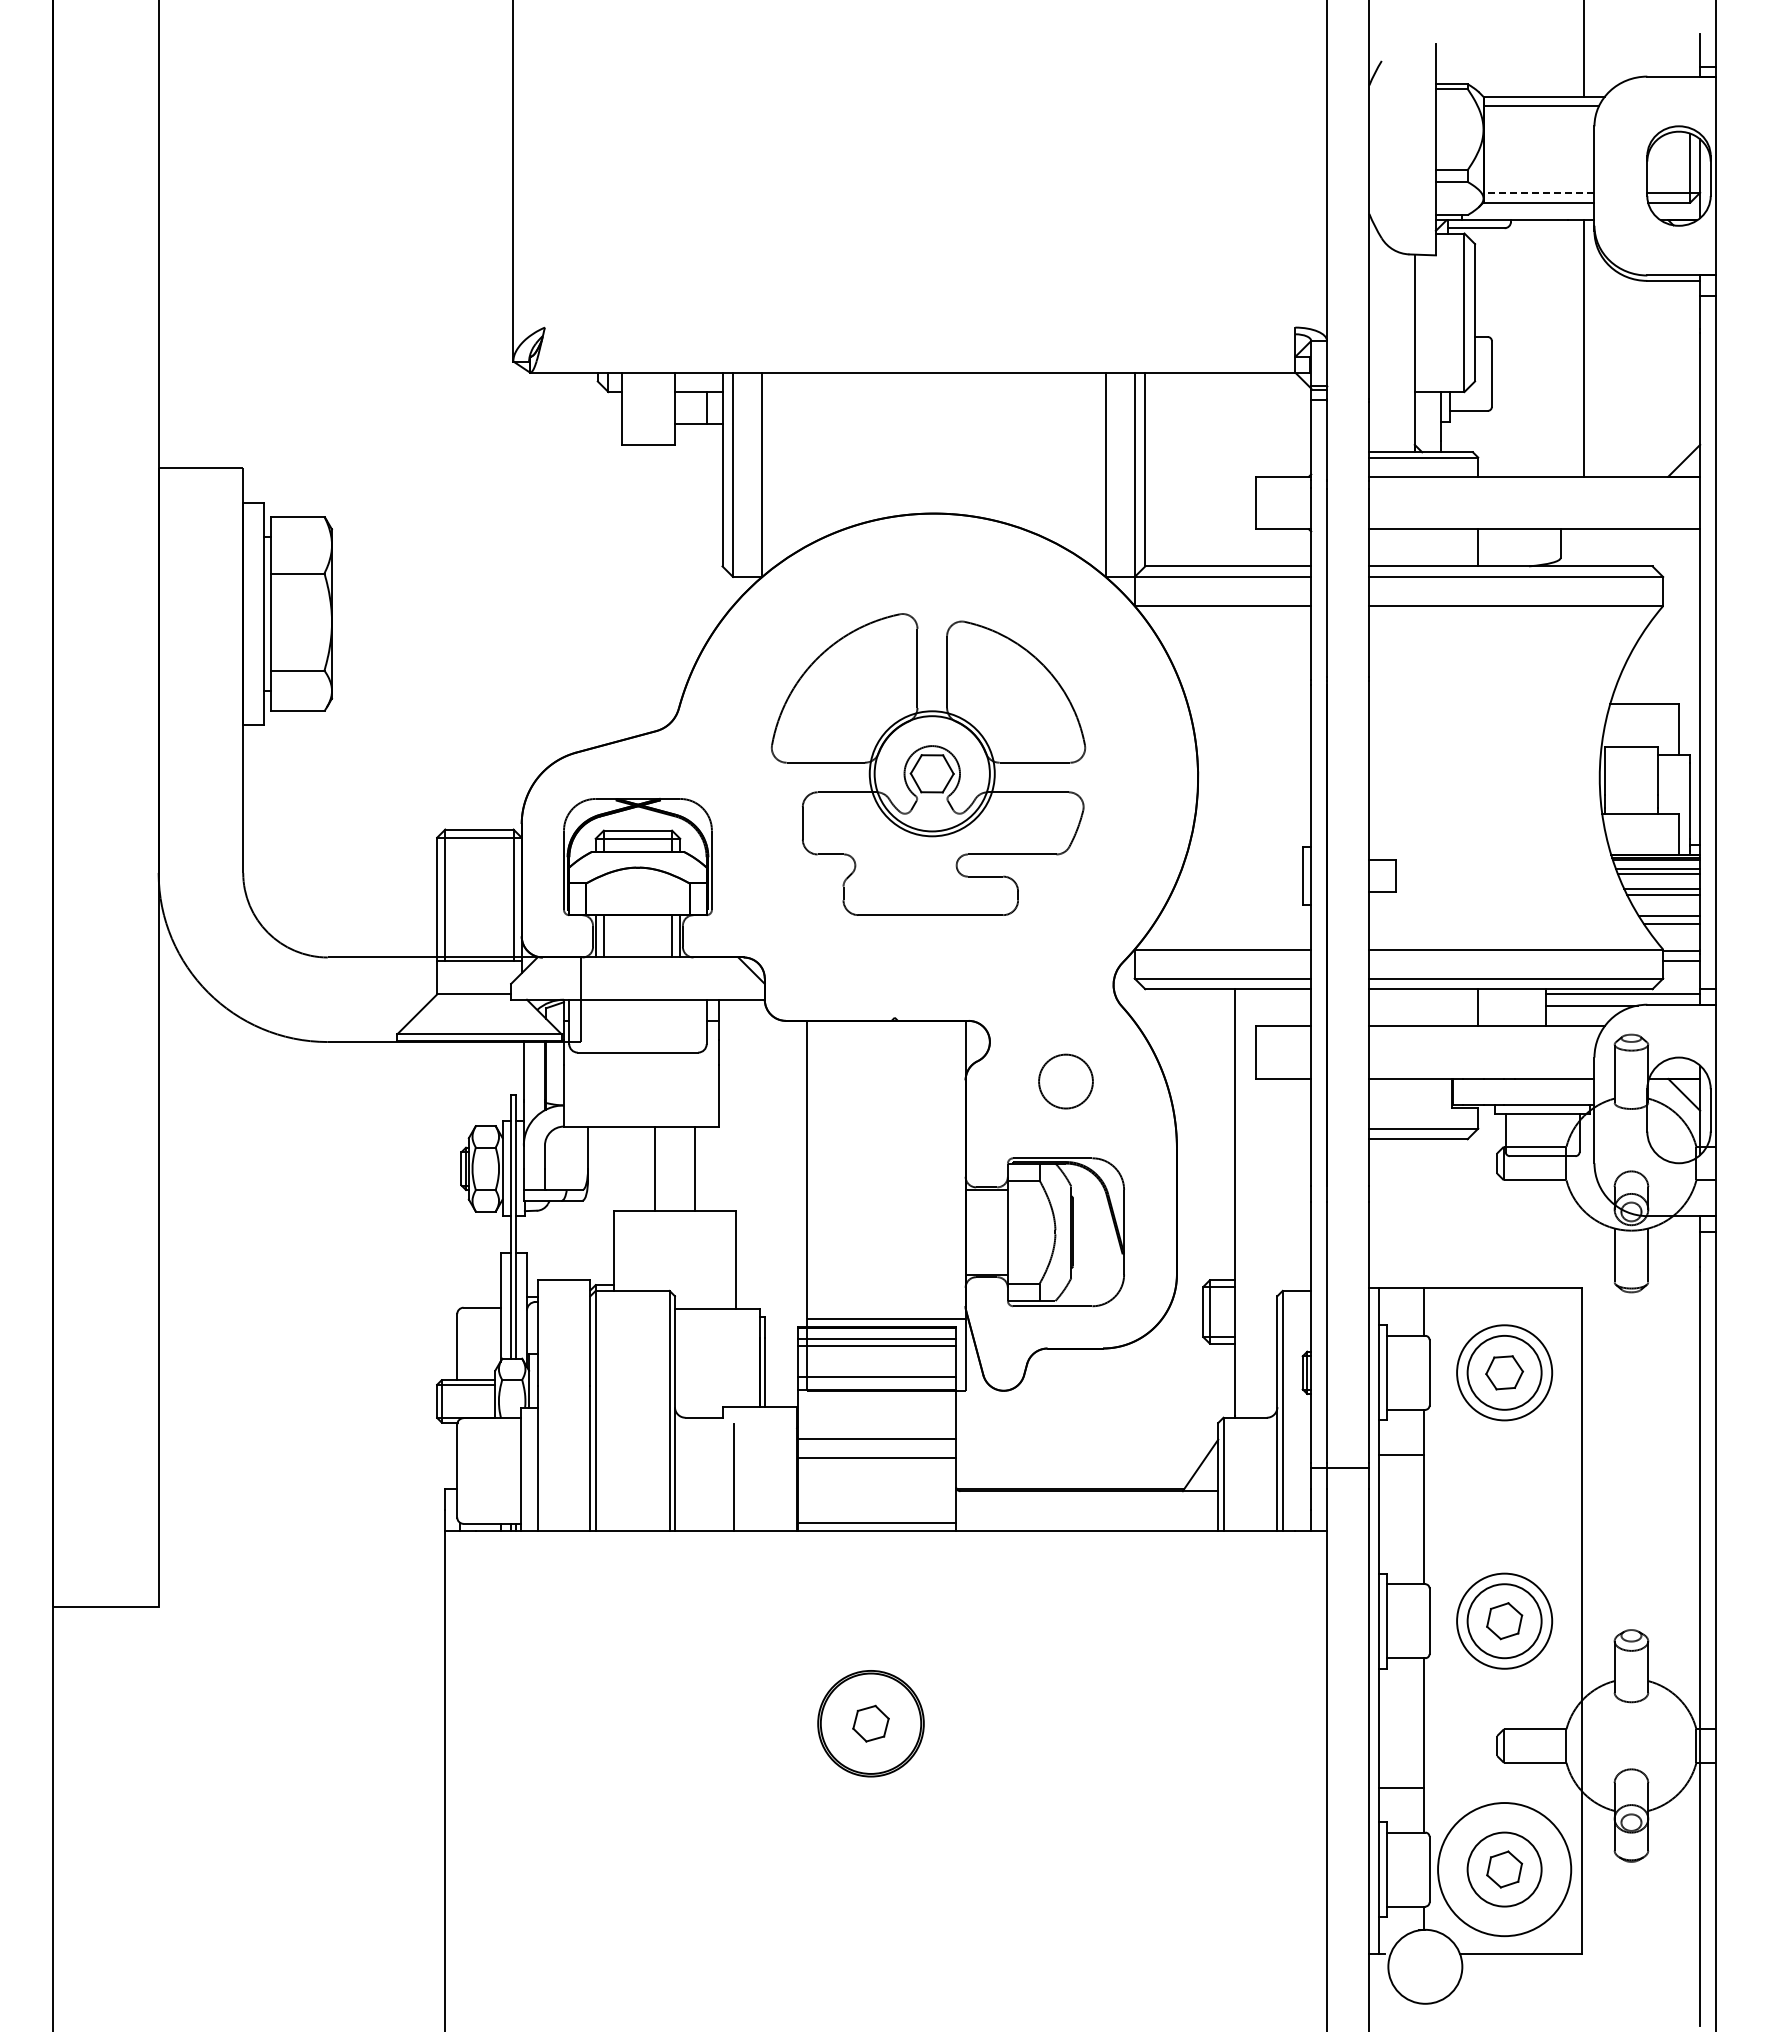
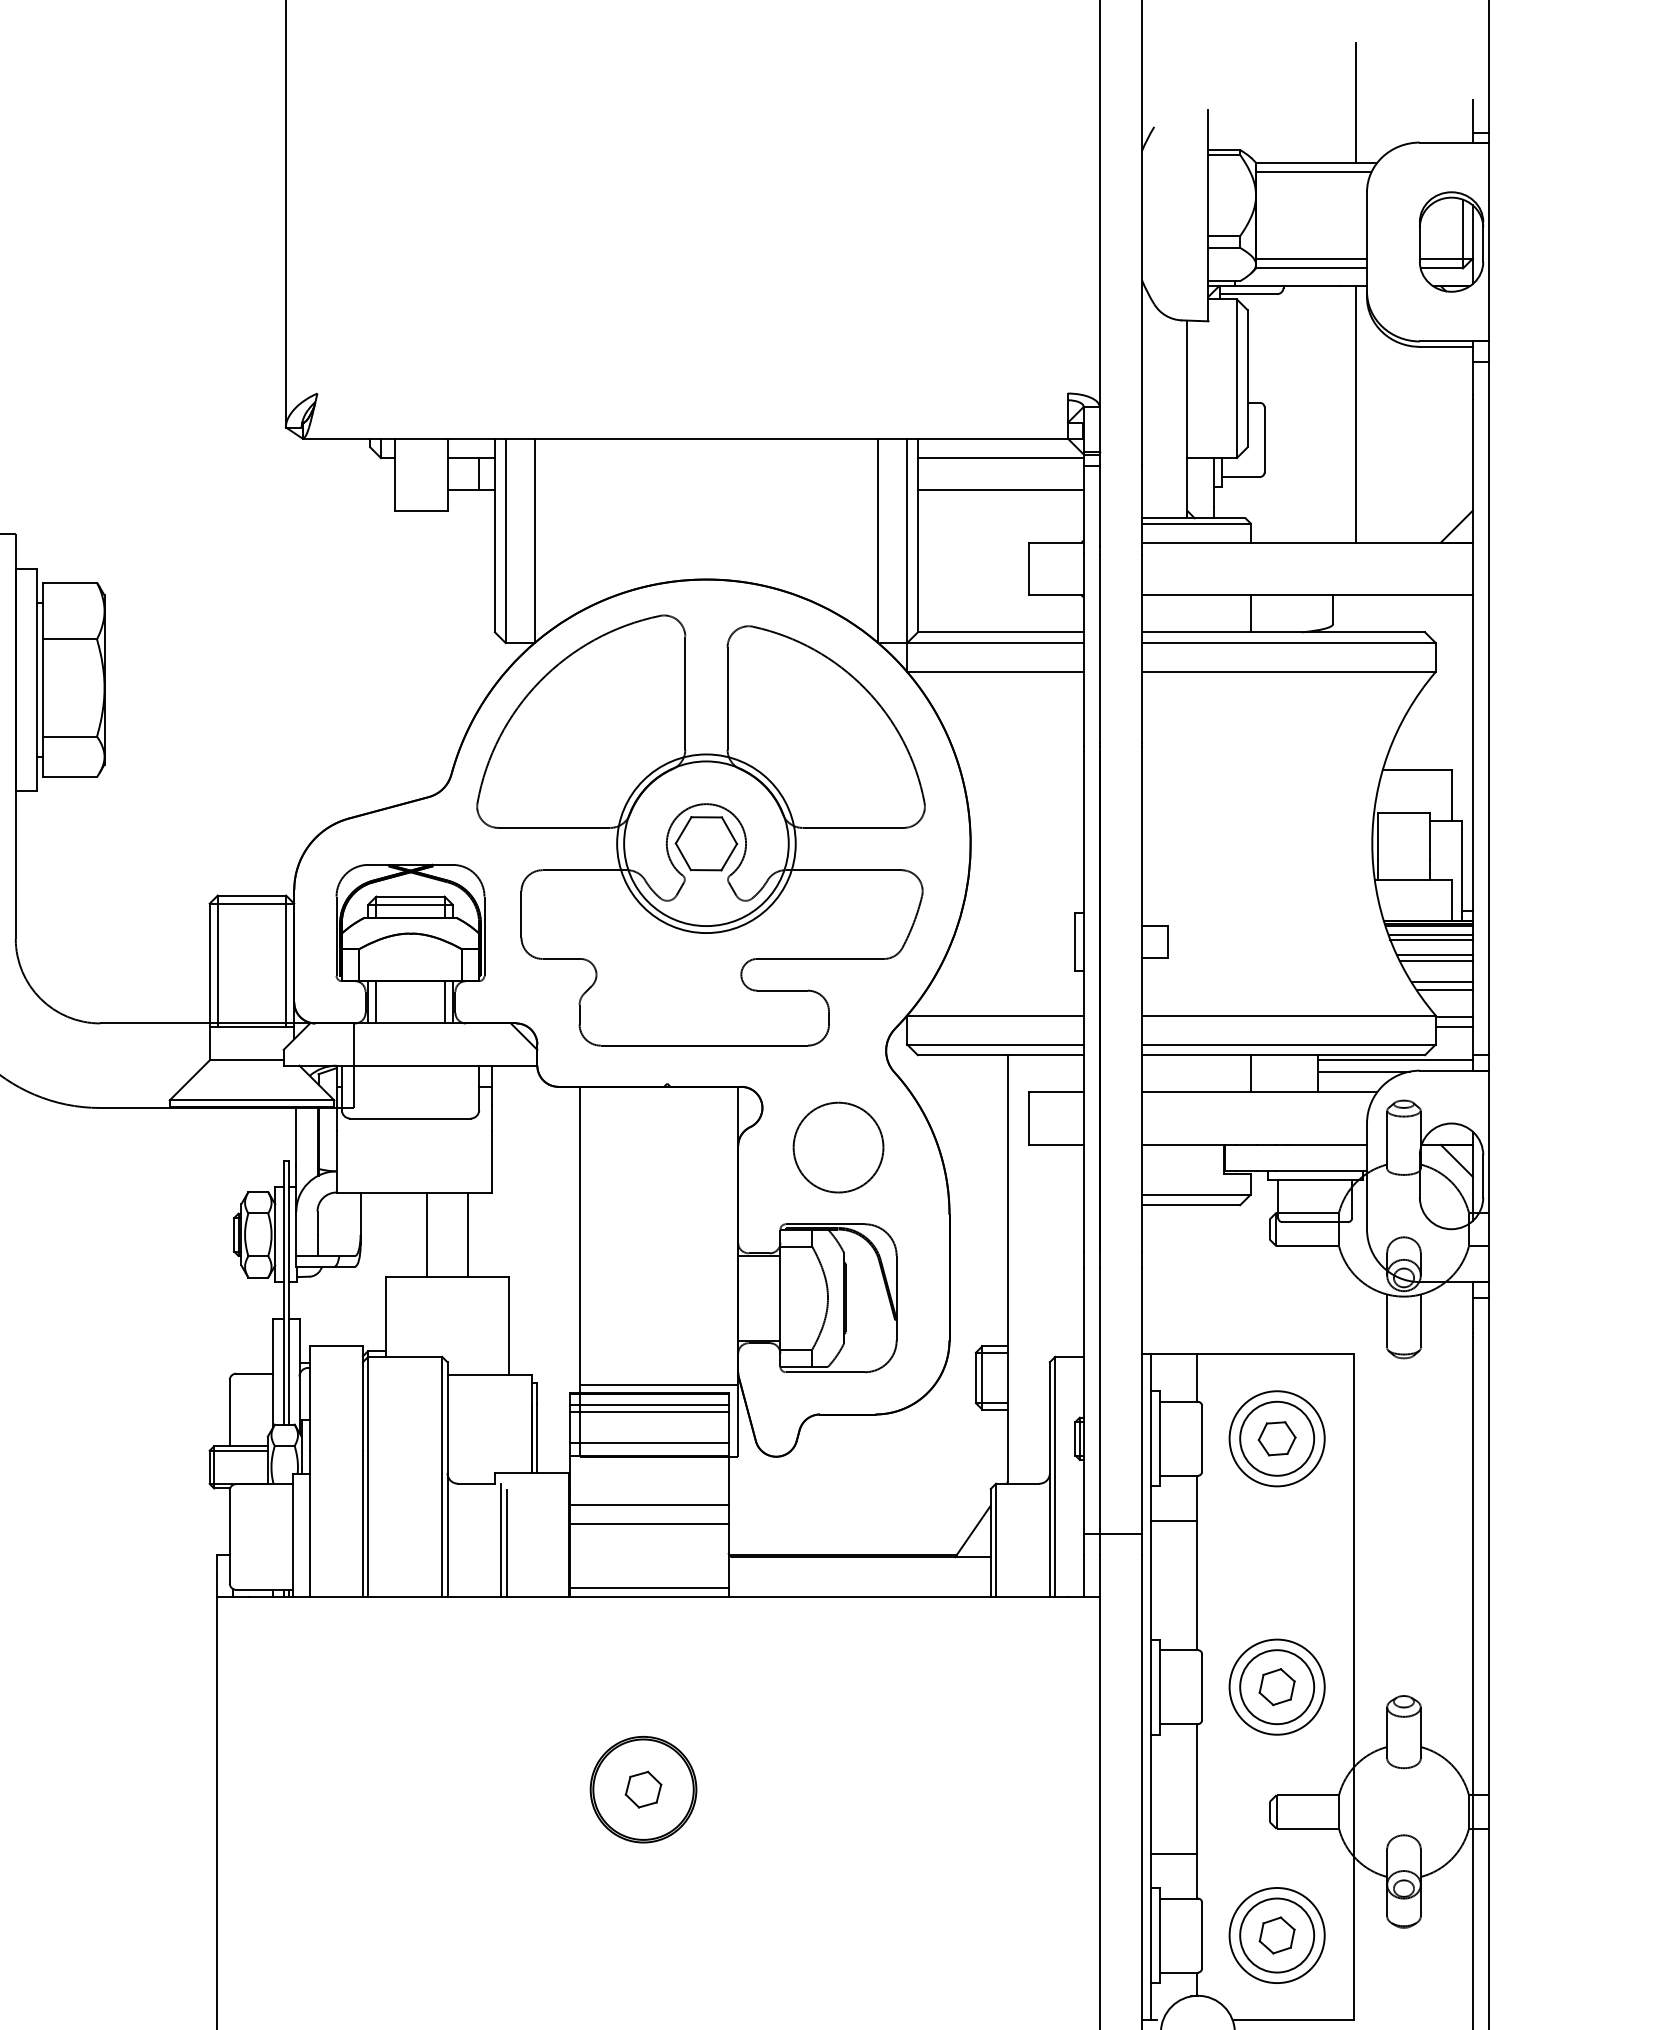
line: (1538, 193) -> (1311, 259), dashed -> solid
line: (1228, 392) -> (1001, 458), added
line: (1228, 423) -> (1001, 489), added
part: (928, 764) -> (701, 830), size x1.43
circle: (1065, 1081) -> (838, 1147), size x1.67
line: (728, 1474) -> (501, 1540), added
circle: (1504, 1869) -> (1277, 1935), size x0.71

